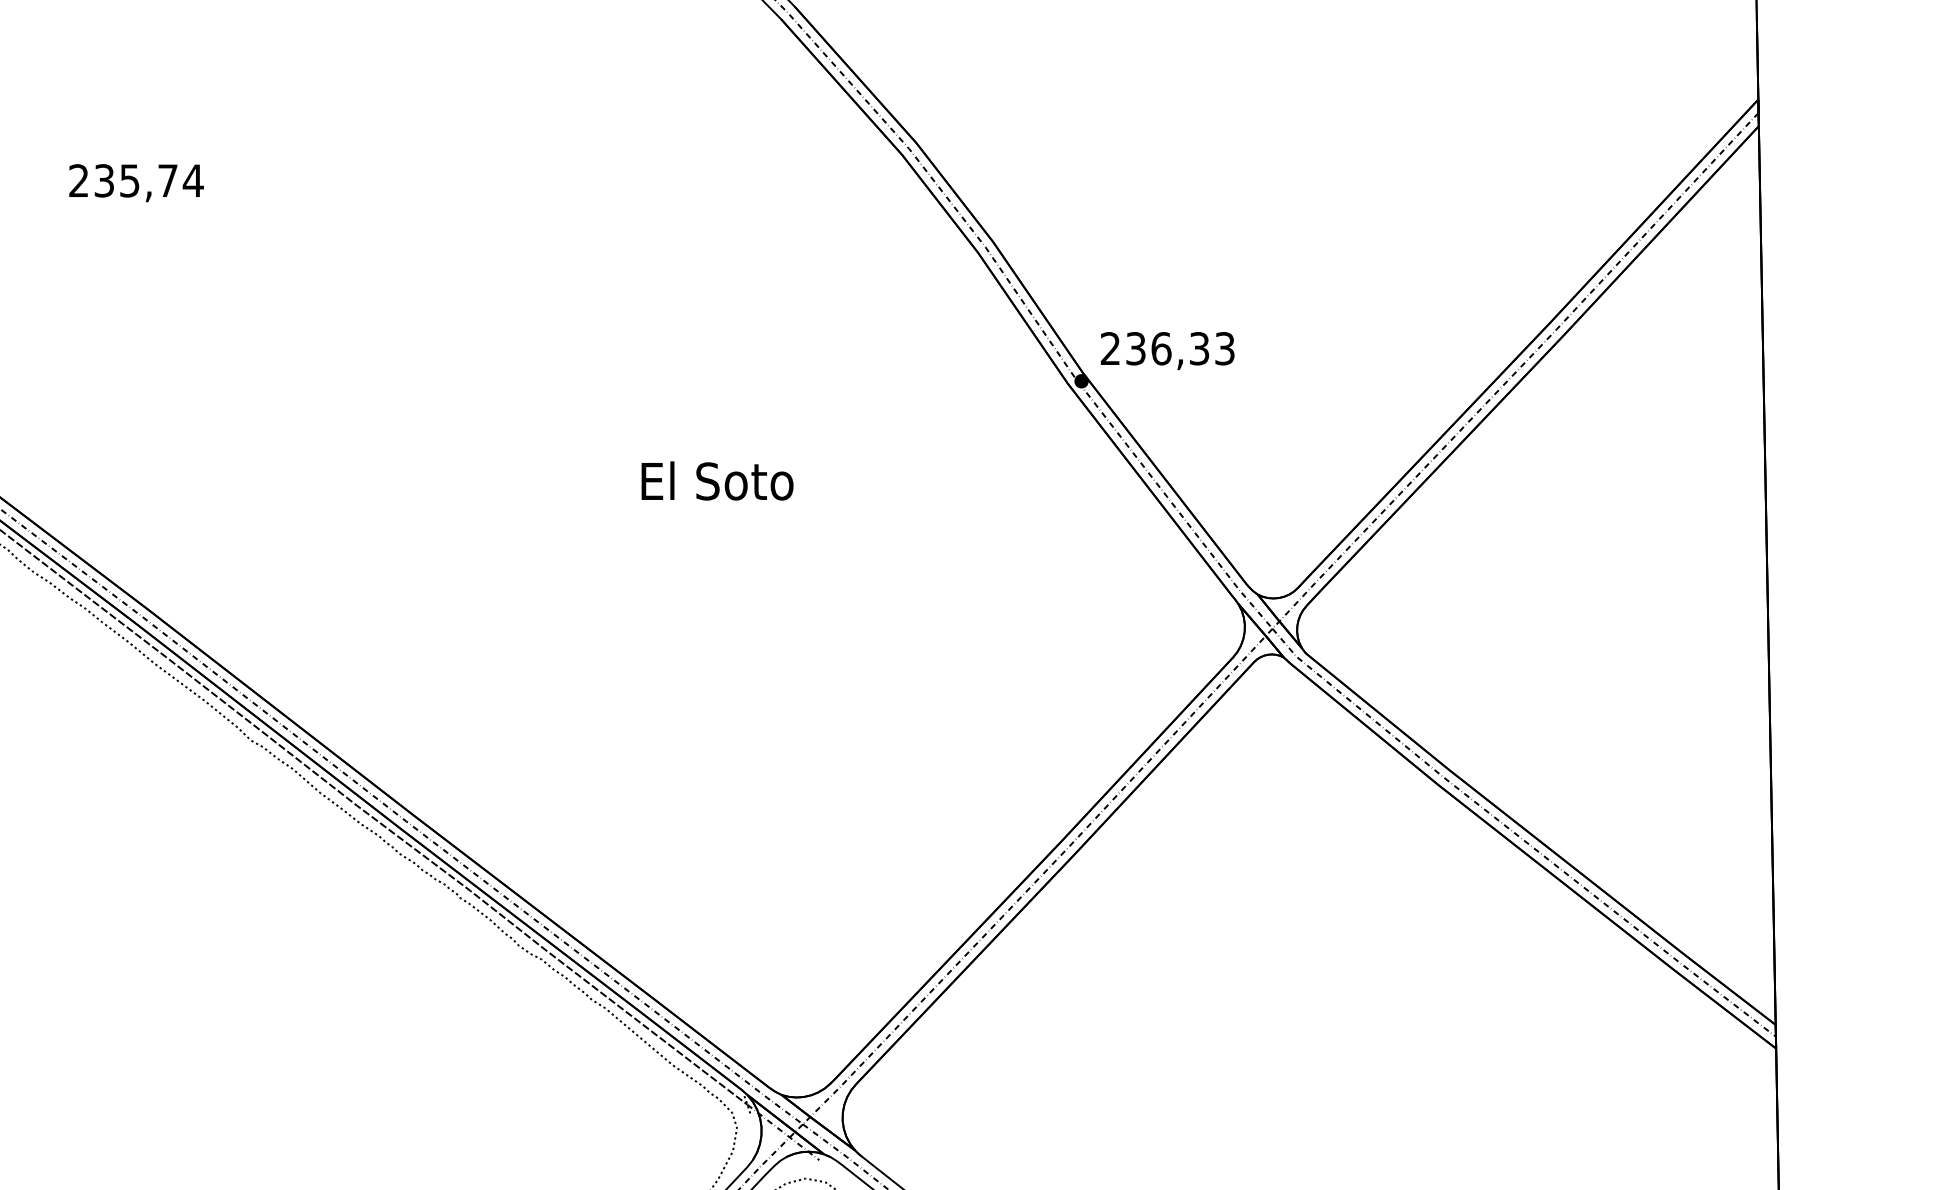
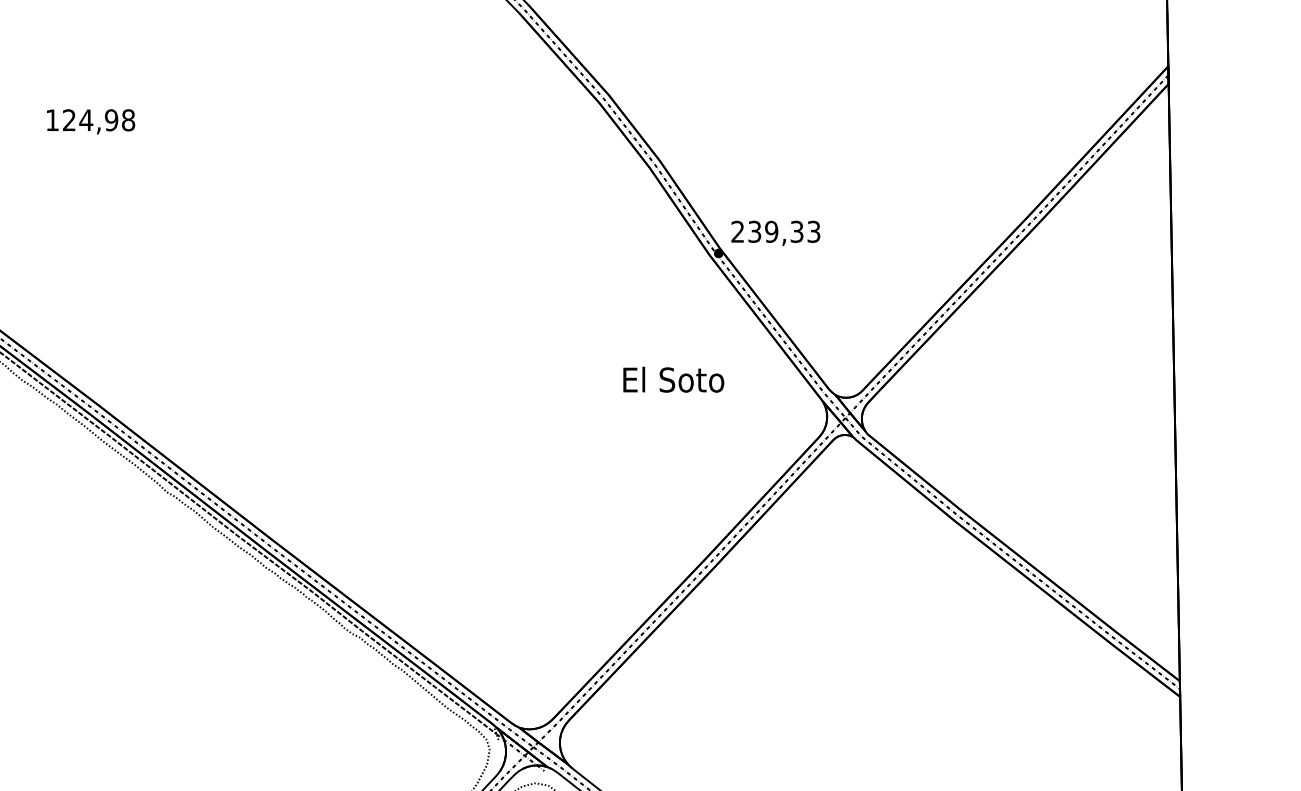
text: (136, 181) -> (90, 120), 235,74 -> 124,98
text: (1161, 348) -> (771, 231), 236,33 -> 239,33
text: (717, 480) -> (673, 379), moved

